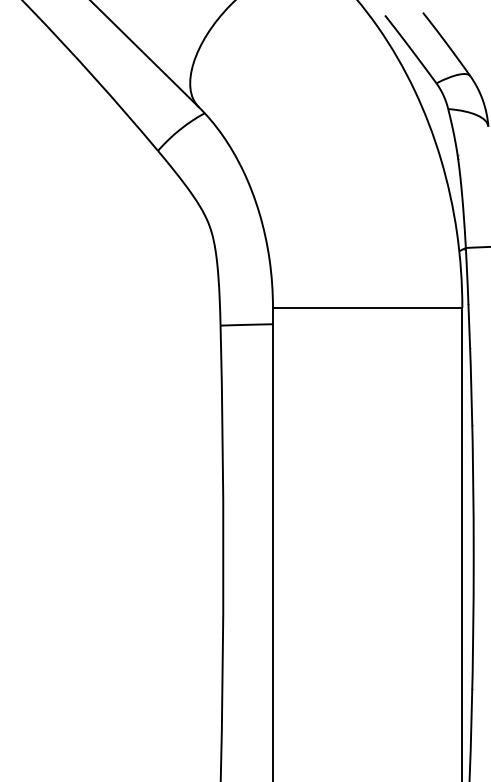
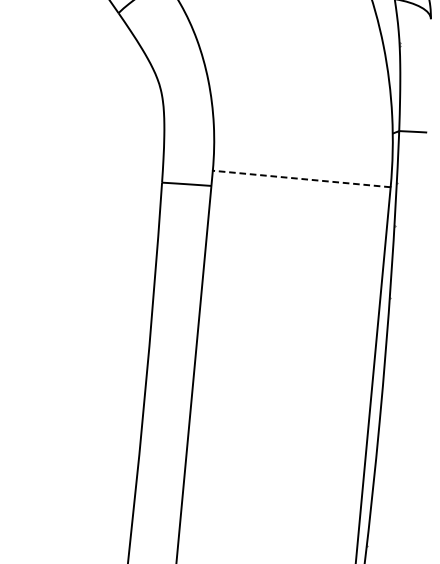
line: (367, 308) -> (301, 179), solid -> dashed

